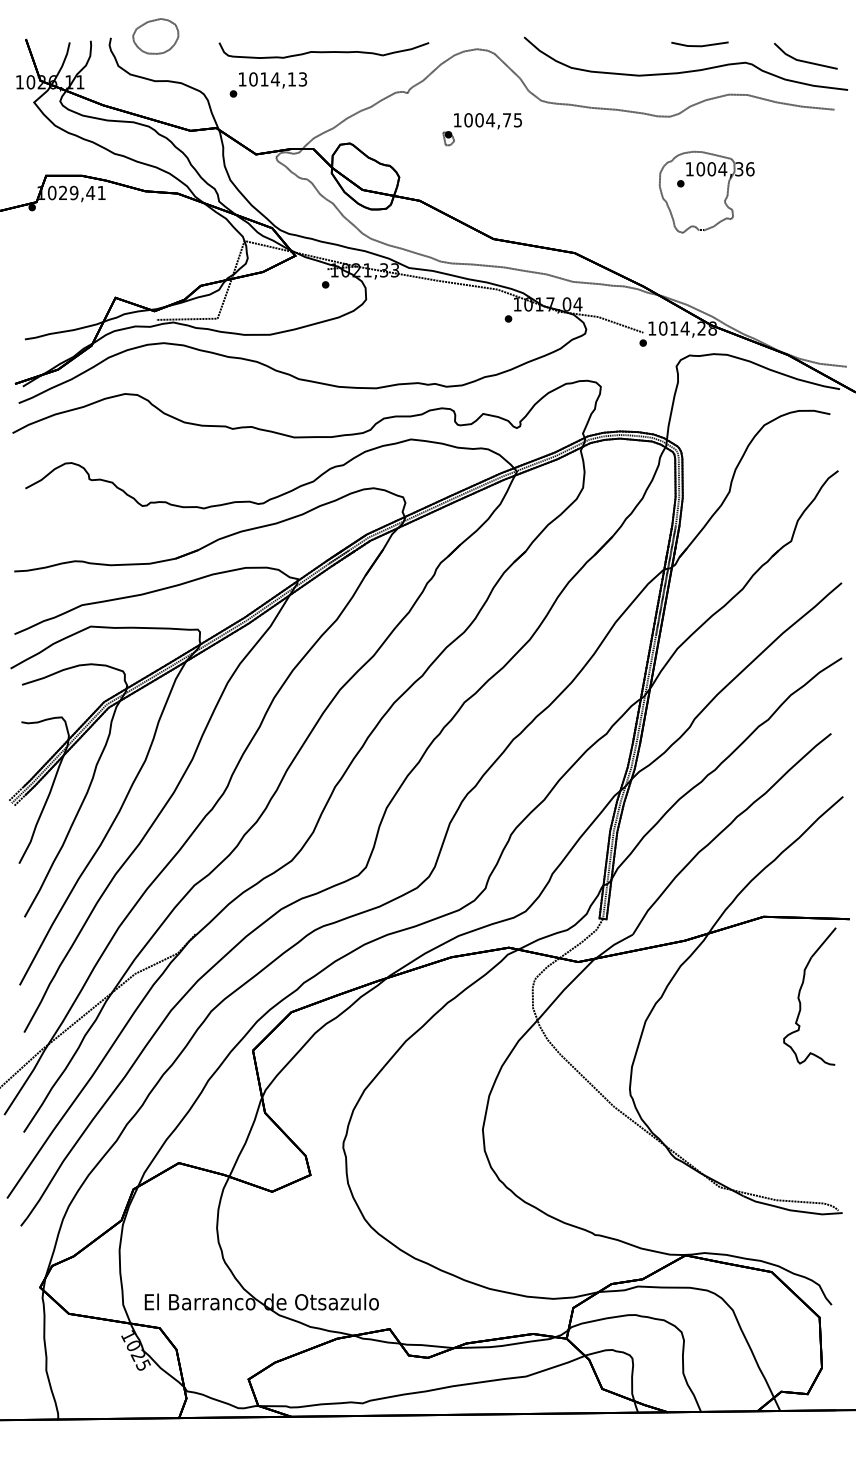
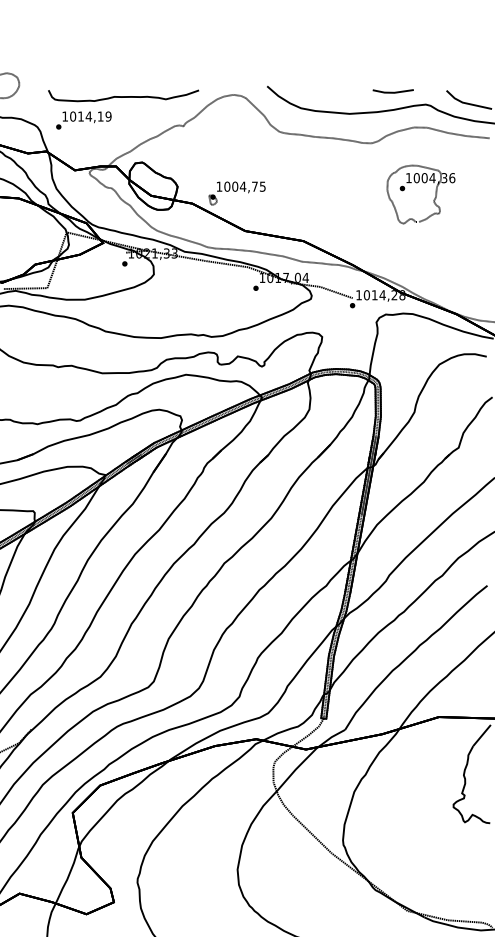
text: (302, 79) -> (108, 116), 1014,13 -> 1014,19
part: (481, 129) -> (236, 193), moved
part: (710, 176) -> (423, 183), moved

